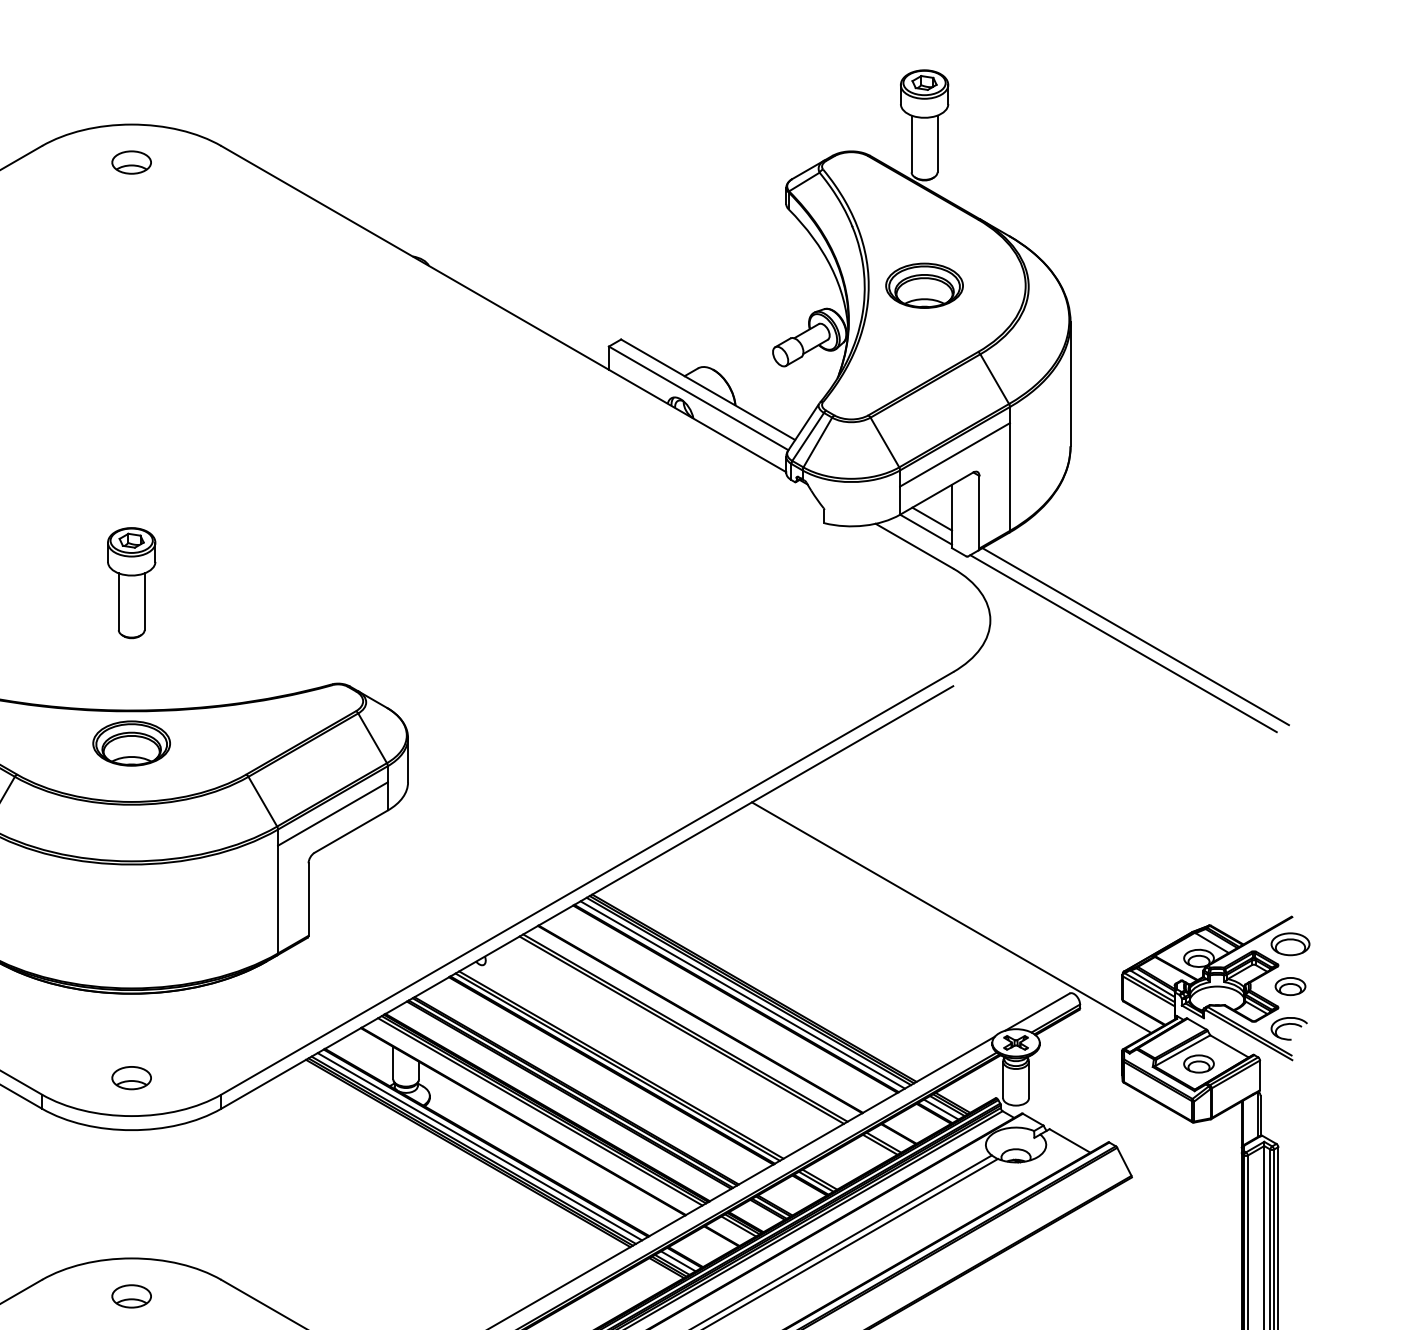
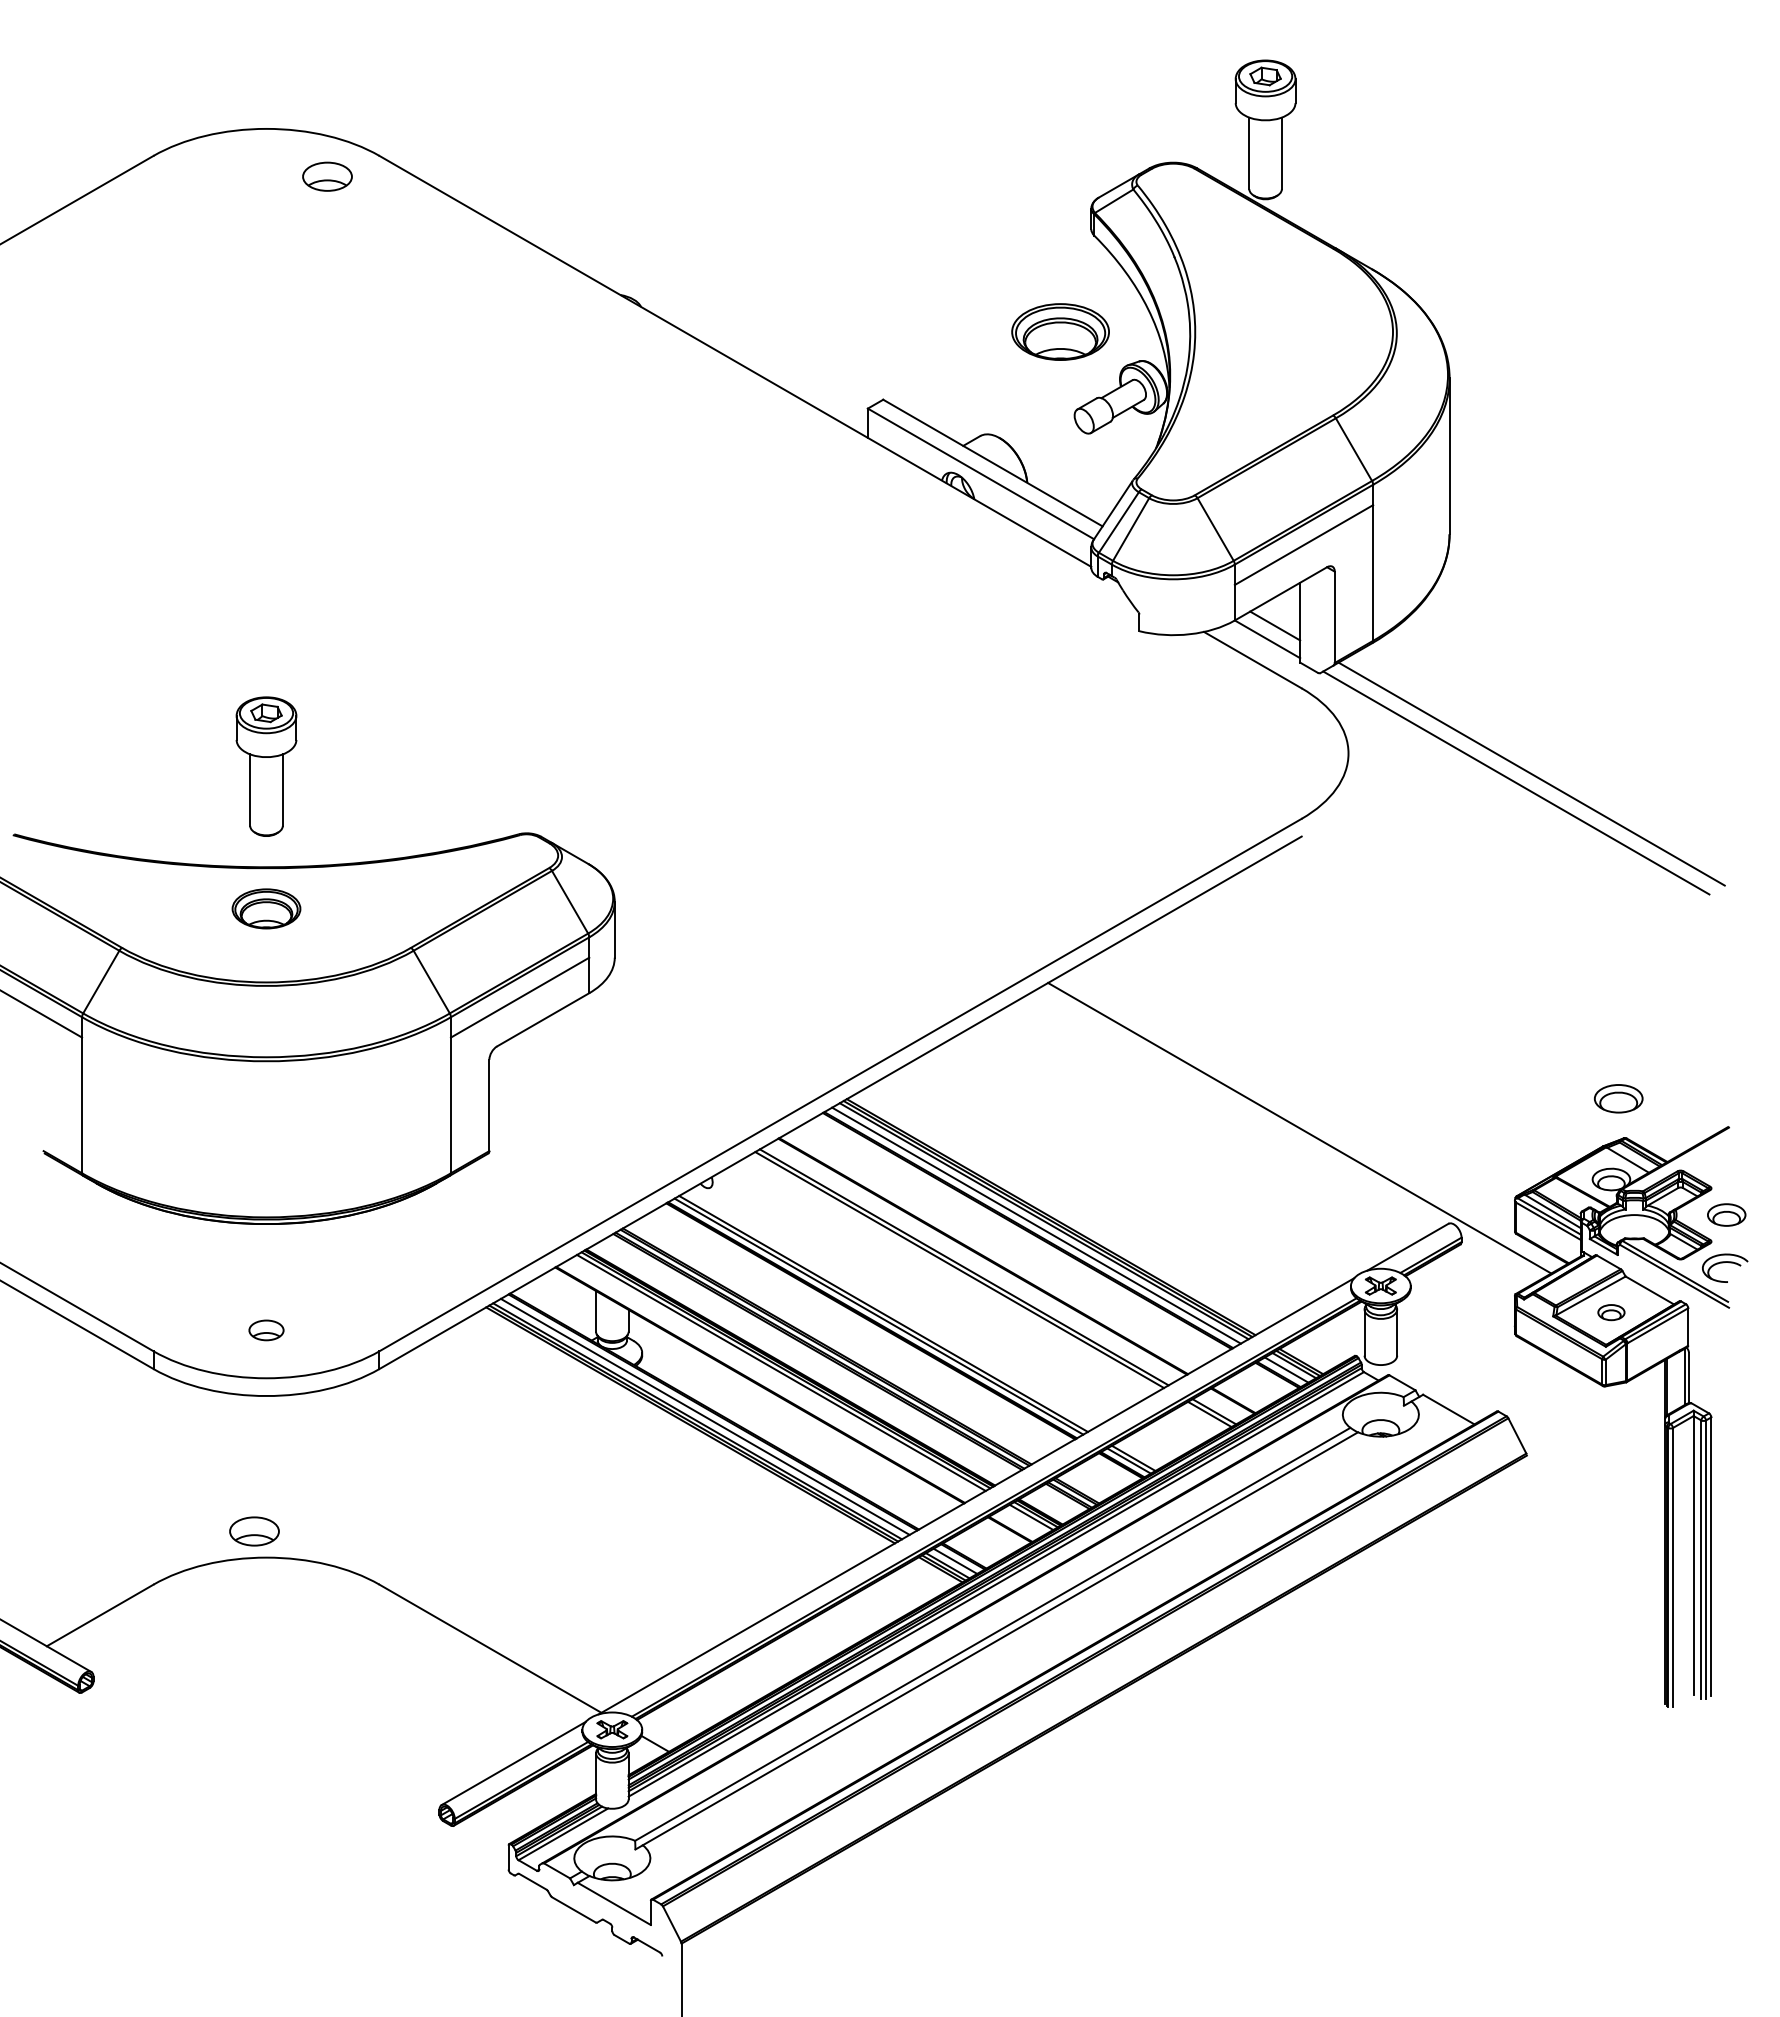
part: (131, 162) -> (327, 176), moved
part: (924, 285) -> (1060, 331), moved
part: (131, 582) -> (266, 766), moved
part: (131, 743) -> (266, 908), size x0.7
part: (1290, 944) -> (1618, 1098), moved
part: (1199, 1063) -> (1611, 1312), size x0.7
part: (131, 1078) -> (266, 1330), size x0.7
part: (131, 1296) -> (254, 1531), moved

